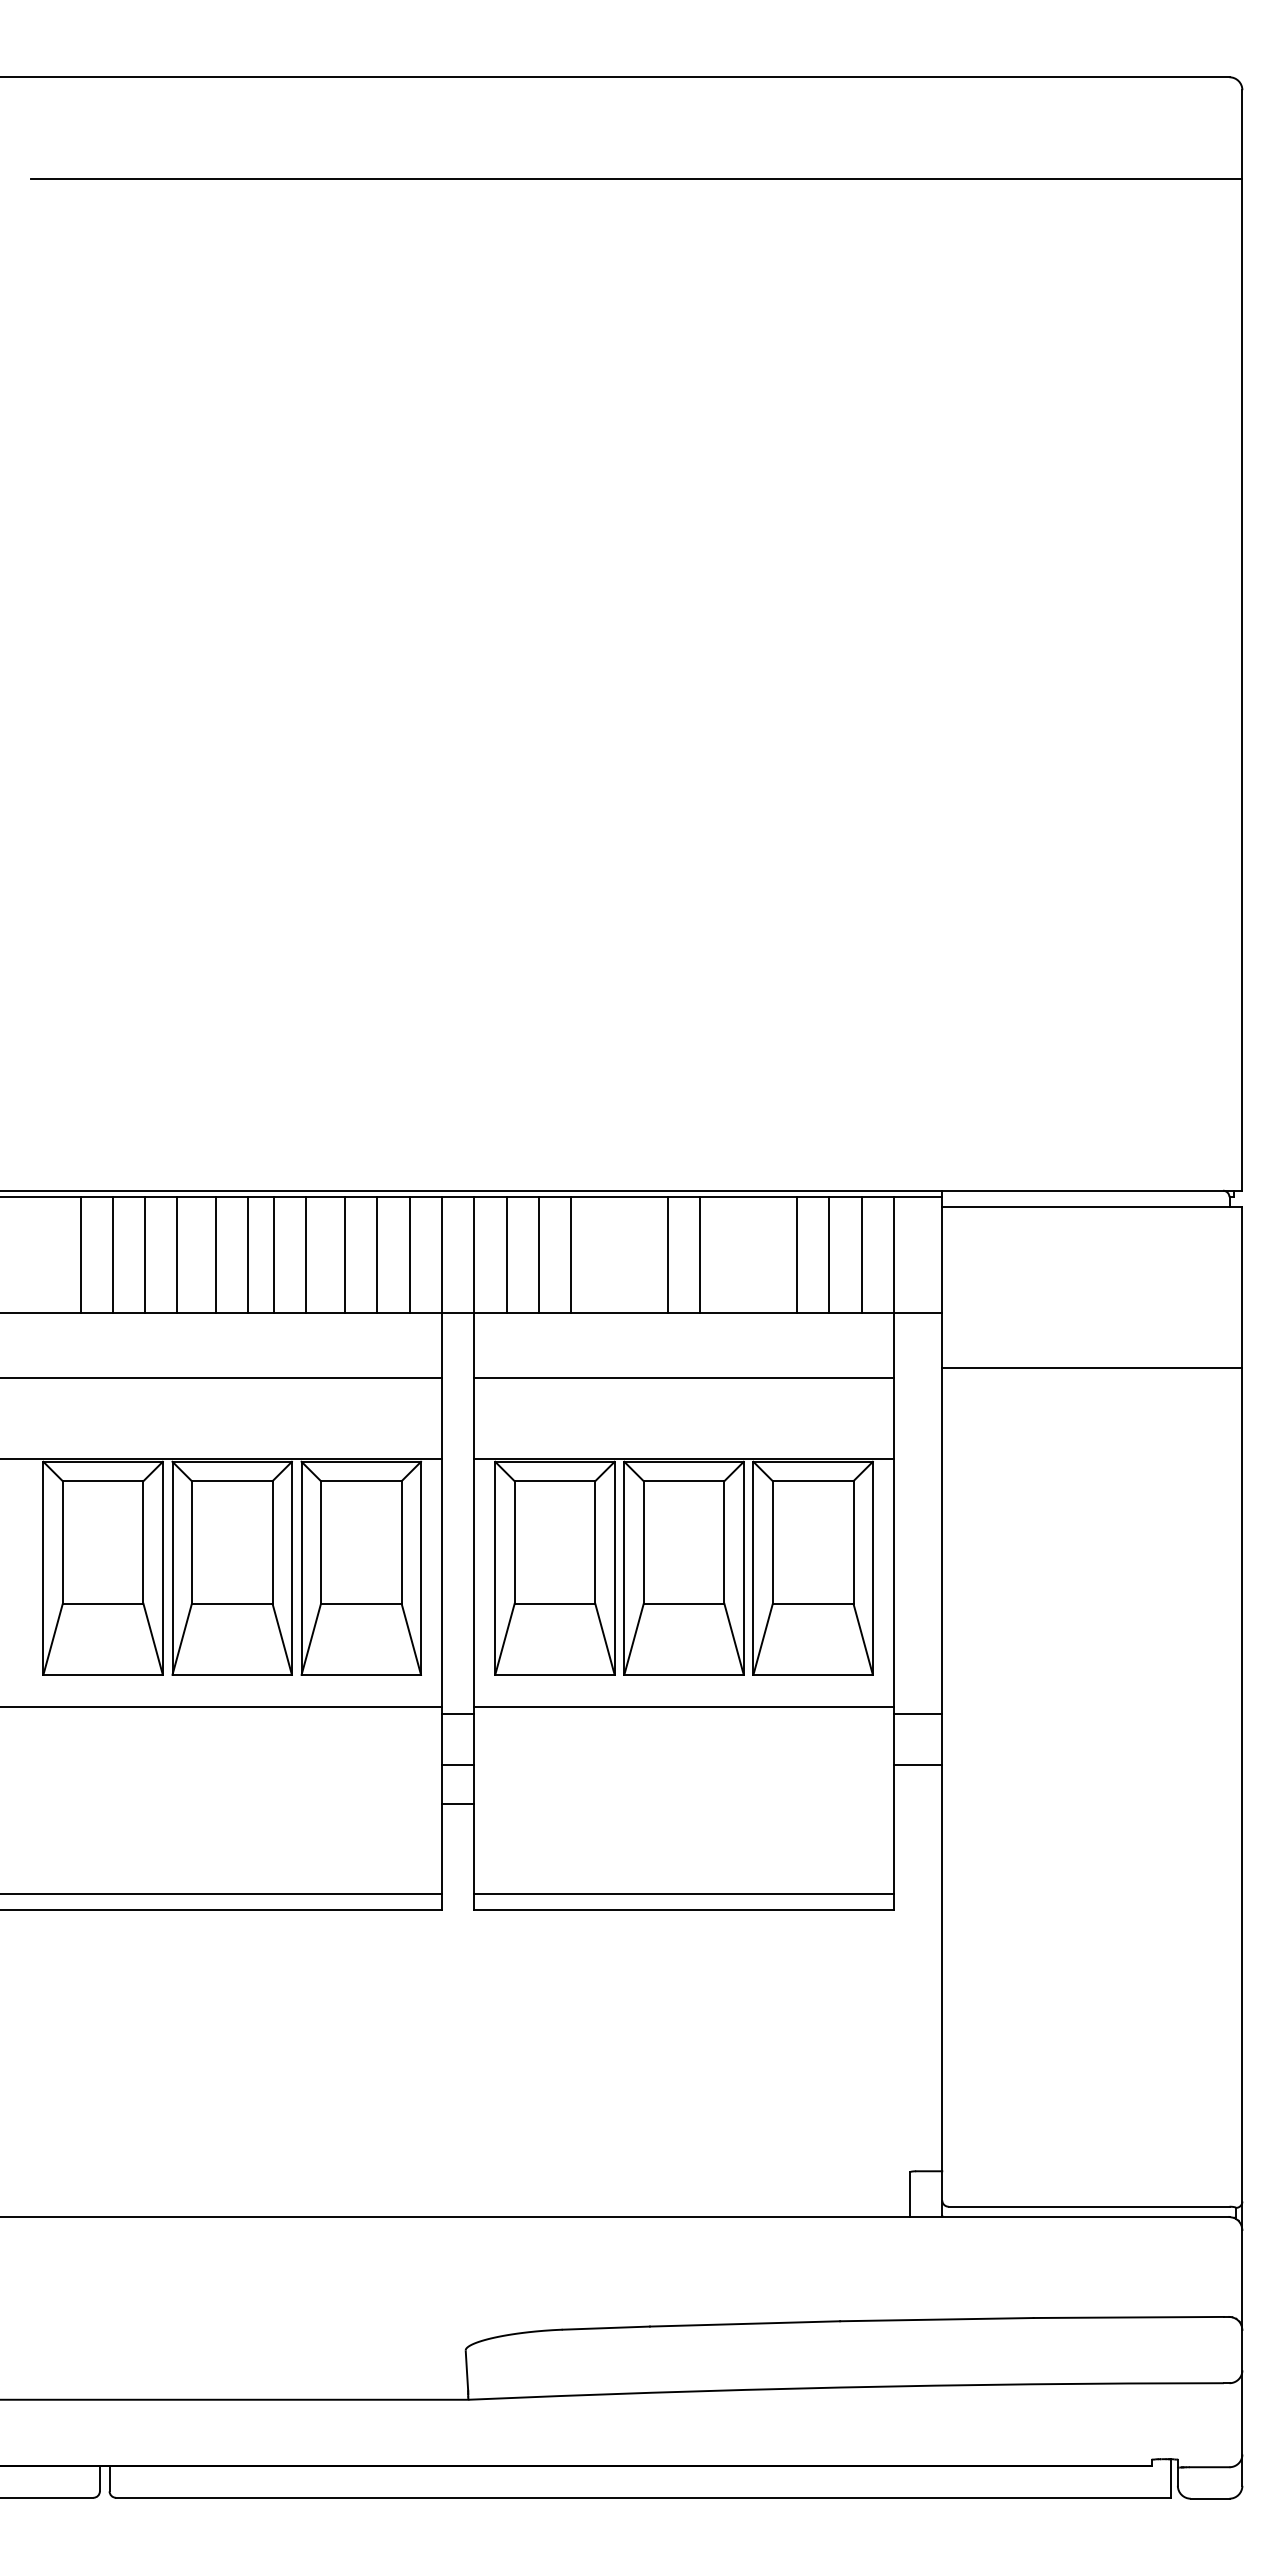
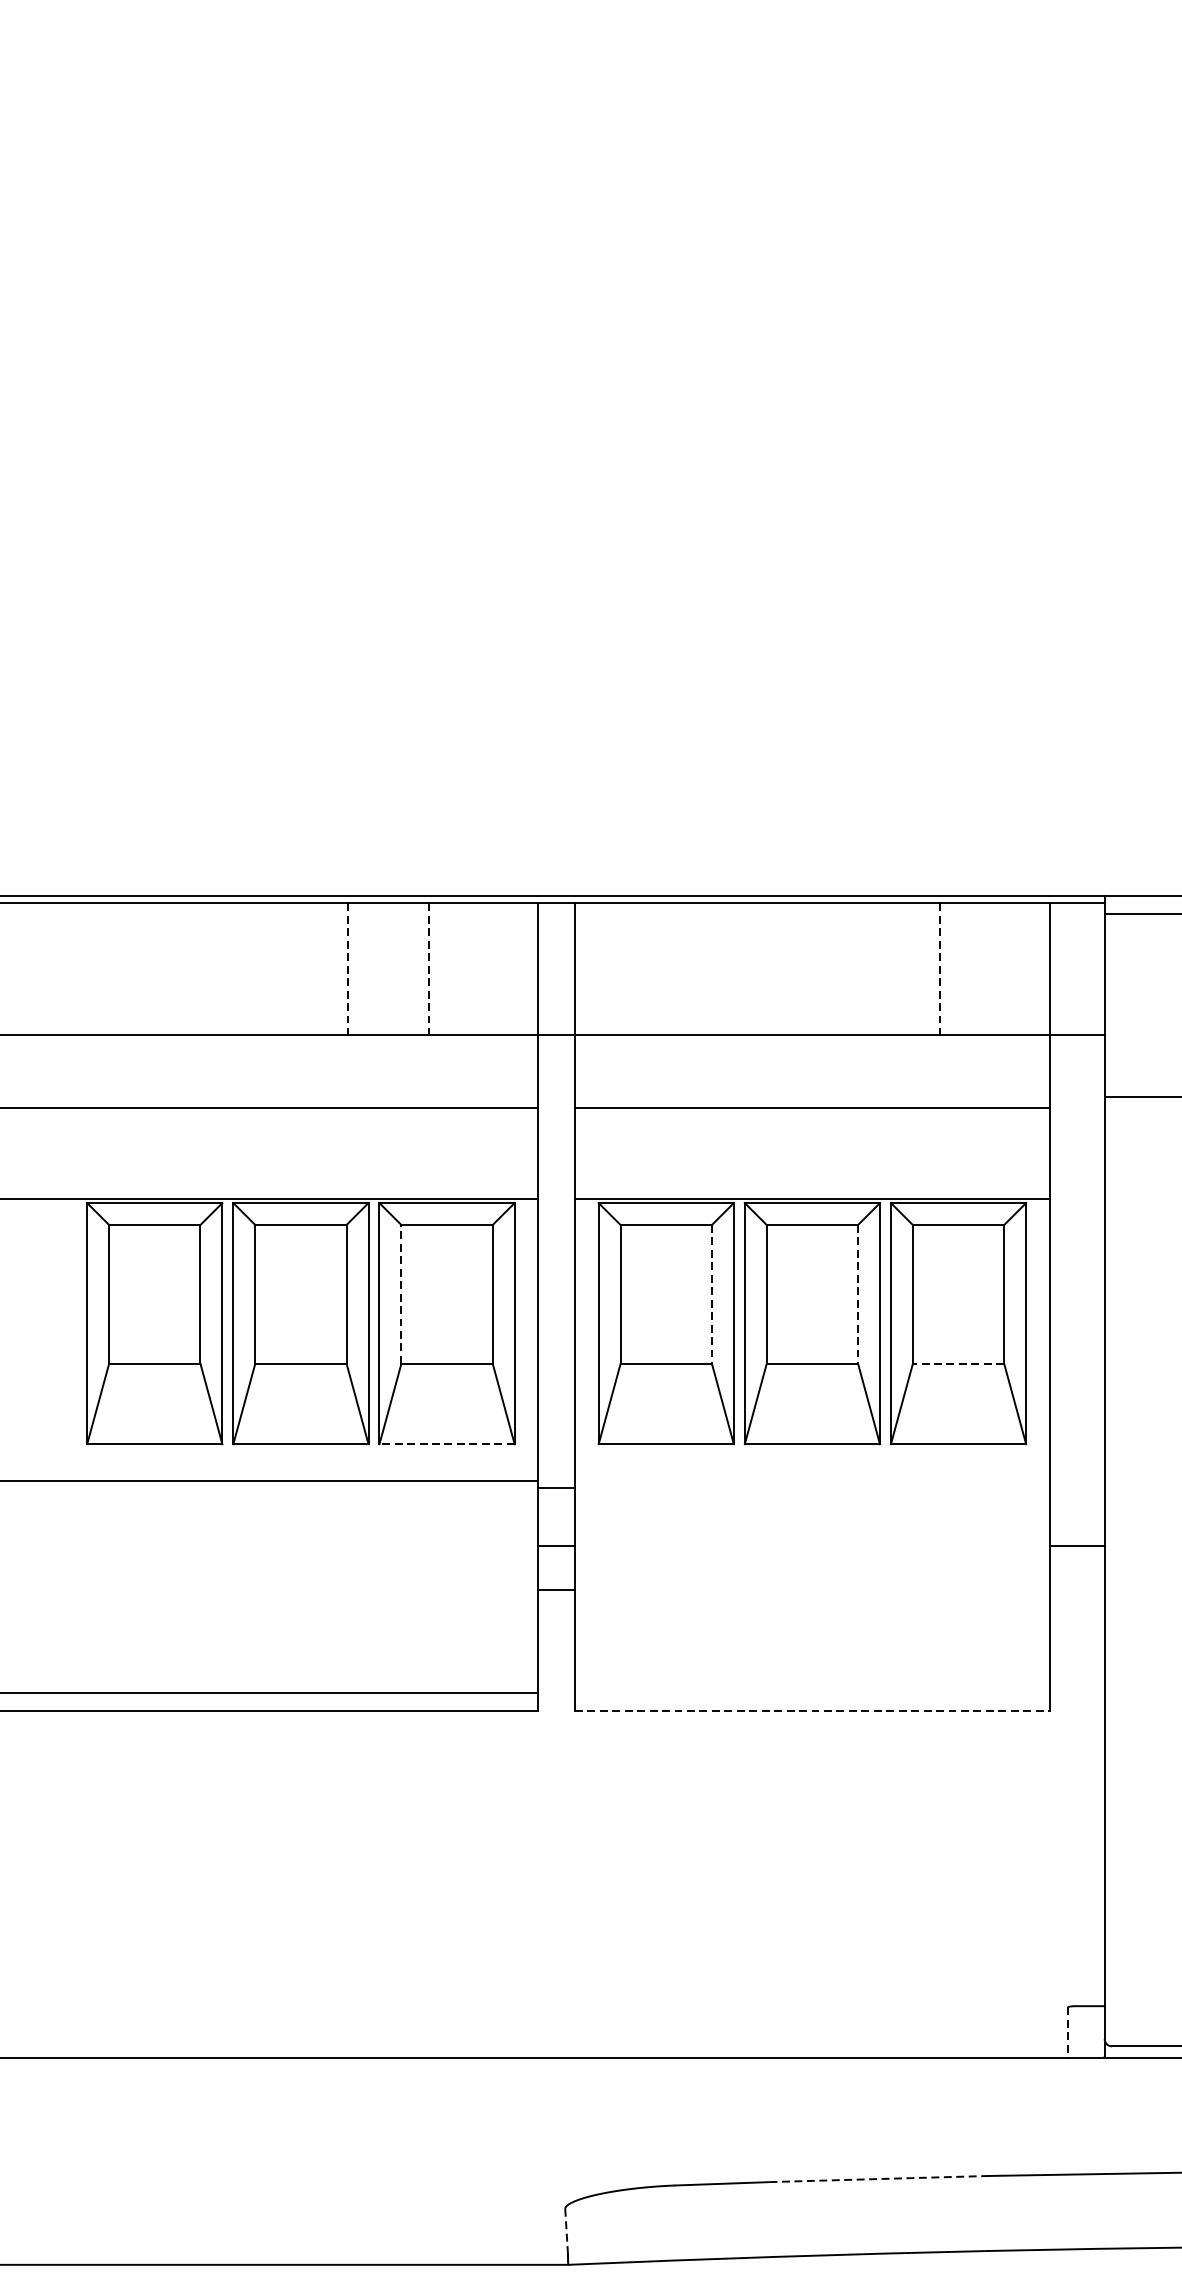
line: (80, 1255) -> (129, 969), removed
line: (112, 1255) -> (165, 969), removed
line: (145, 1255) -> (202, 969), removed
line: (177, 1255) -> (238, 969), removed
line: (216, 1255) -> (283, 969), removed
line: (248, 1255) -> (319, 969), removed
line: (274, 1255) -> (348, 969), solid -> dashed
line: (306, 1255) -> (385, 969), removed
line: (345, 1255) -> (429, 969), solid -> dashed
line: (377, 1255) -> (465, 969), removed
line: (409, 1255) -> (501, 969), removed
line: (506, 1255) -> (611, 969), removed
line: (538, 1255) -> (647, 969), removed
line: (571, 1255) -> (684, 969), removed
line: (667, 1255) -> (793, 969), removed
line: (700, 1255) -> (831, 969), removed
line: (797, 1255) -> (940, 969), solid -> dashed
line: (829, 1255) -> (977, 969), removed
line: (861, 1255) -> (1013, 969), removed
line: (320, 1542) -> (400, 1294), solid -> dashed
line: (595, 1543) -> (712, 1295), solid -> dashed
line: (724, 1543) -> (858, 1295), solid -> dashed
line: (812, 1603) -> (957, 1363), solid -> dashed
line: (361, 1674) -> (447, 1443), solid -> dashed
line: (683, 1707) -> (811, 1481), removed
line: (917, 1713) -> (1076, 1487), removed
line: (683, 1894) -> (811, 1692), removed
line: (684, 1910) -> (812, 1710), solid -> dashed
line: (909, 2195) -> (1067, 2033), solid -> dashed
line: (744, 2323) -> (880, 2178), solid -> dashed
line: (466, 2370) -> (566, 2231), solid -> dashed

